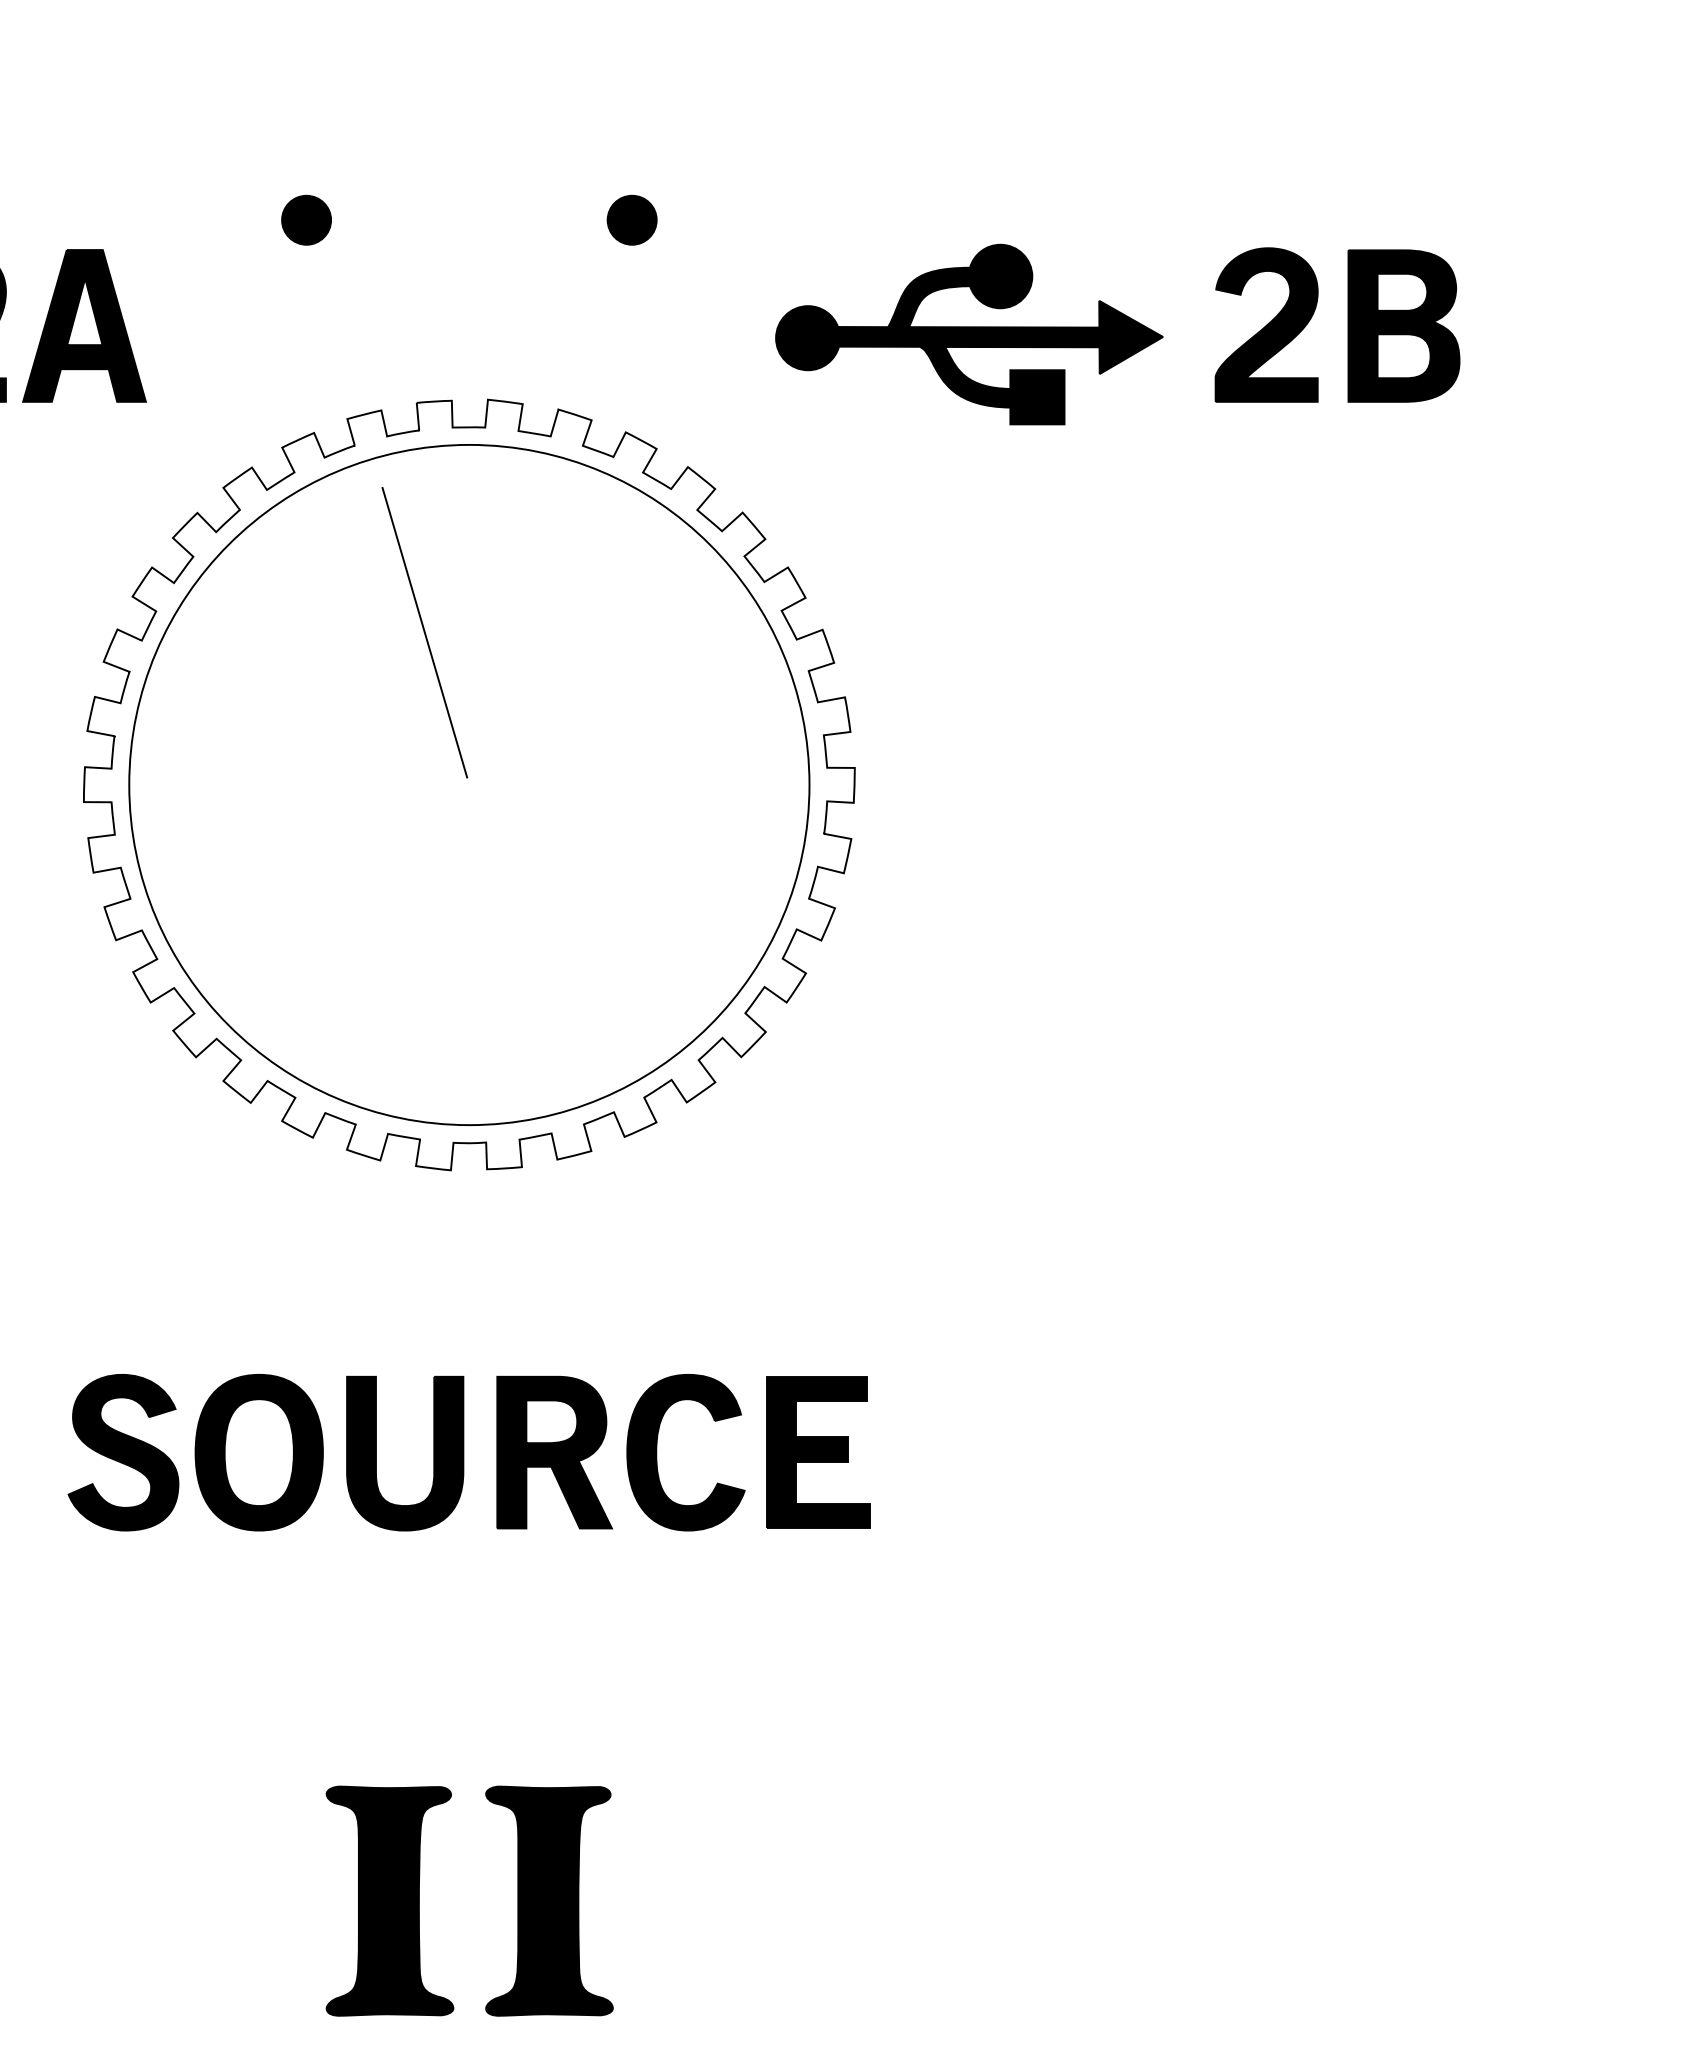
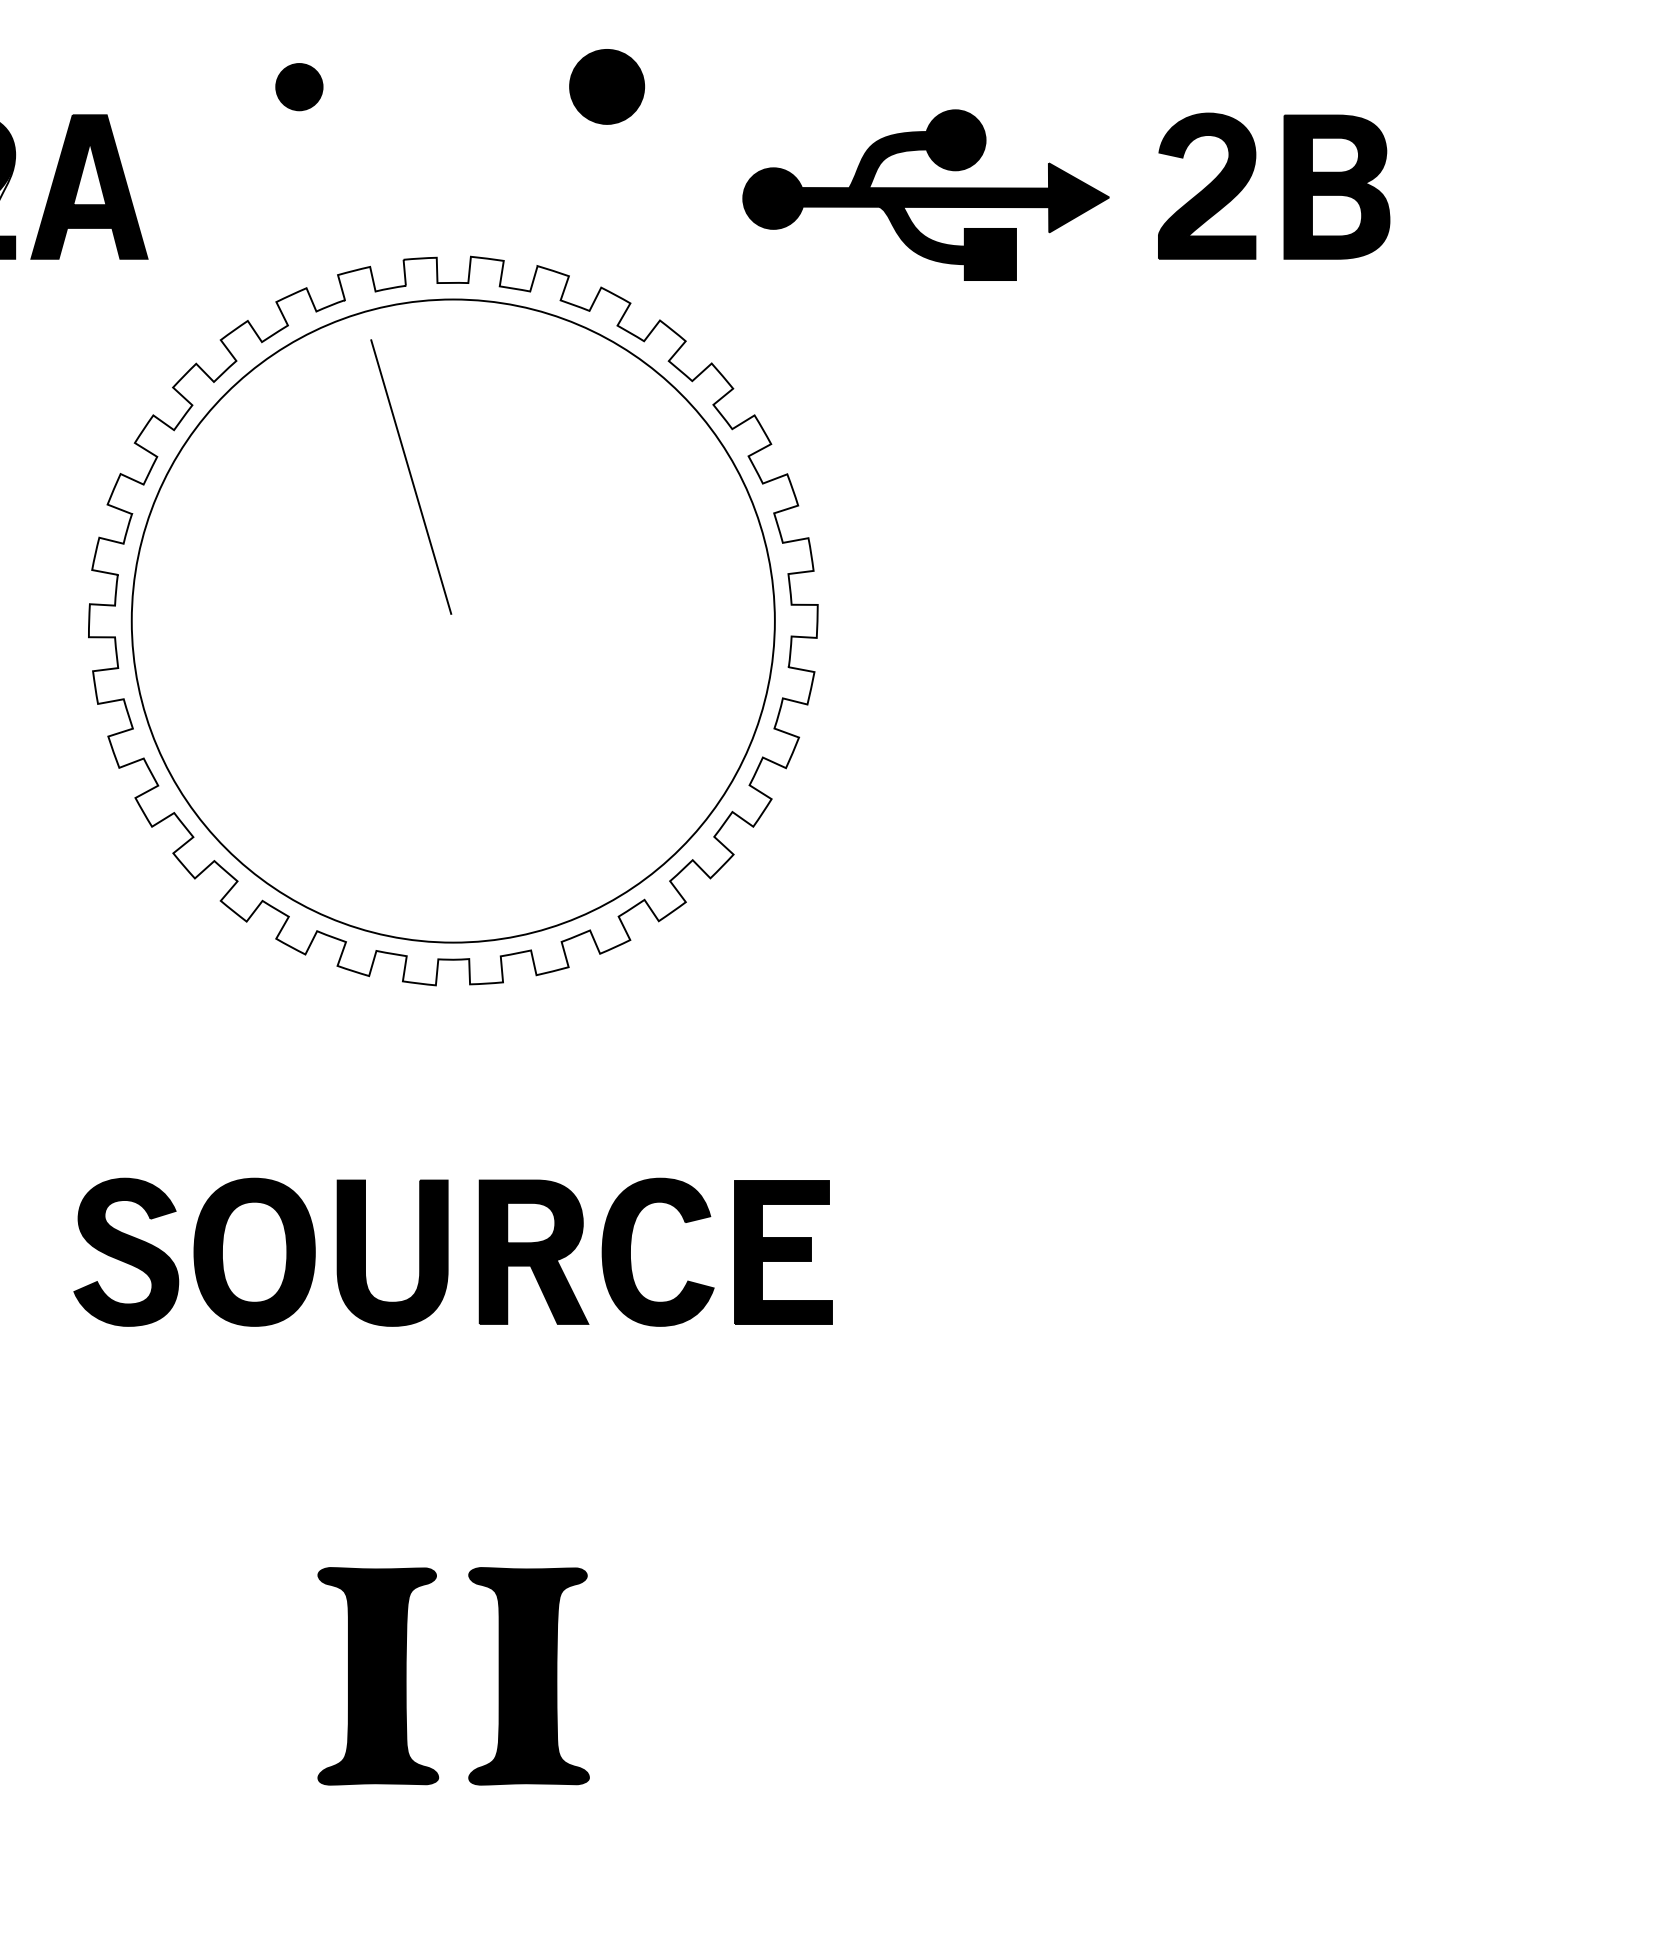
part: (632, 220) -> (607, 87), size x1.6

